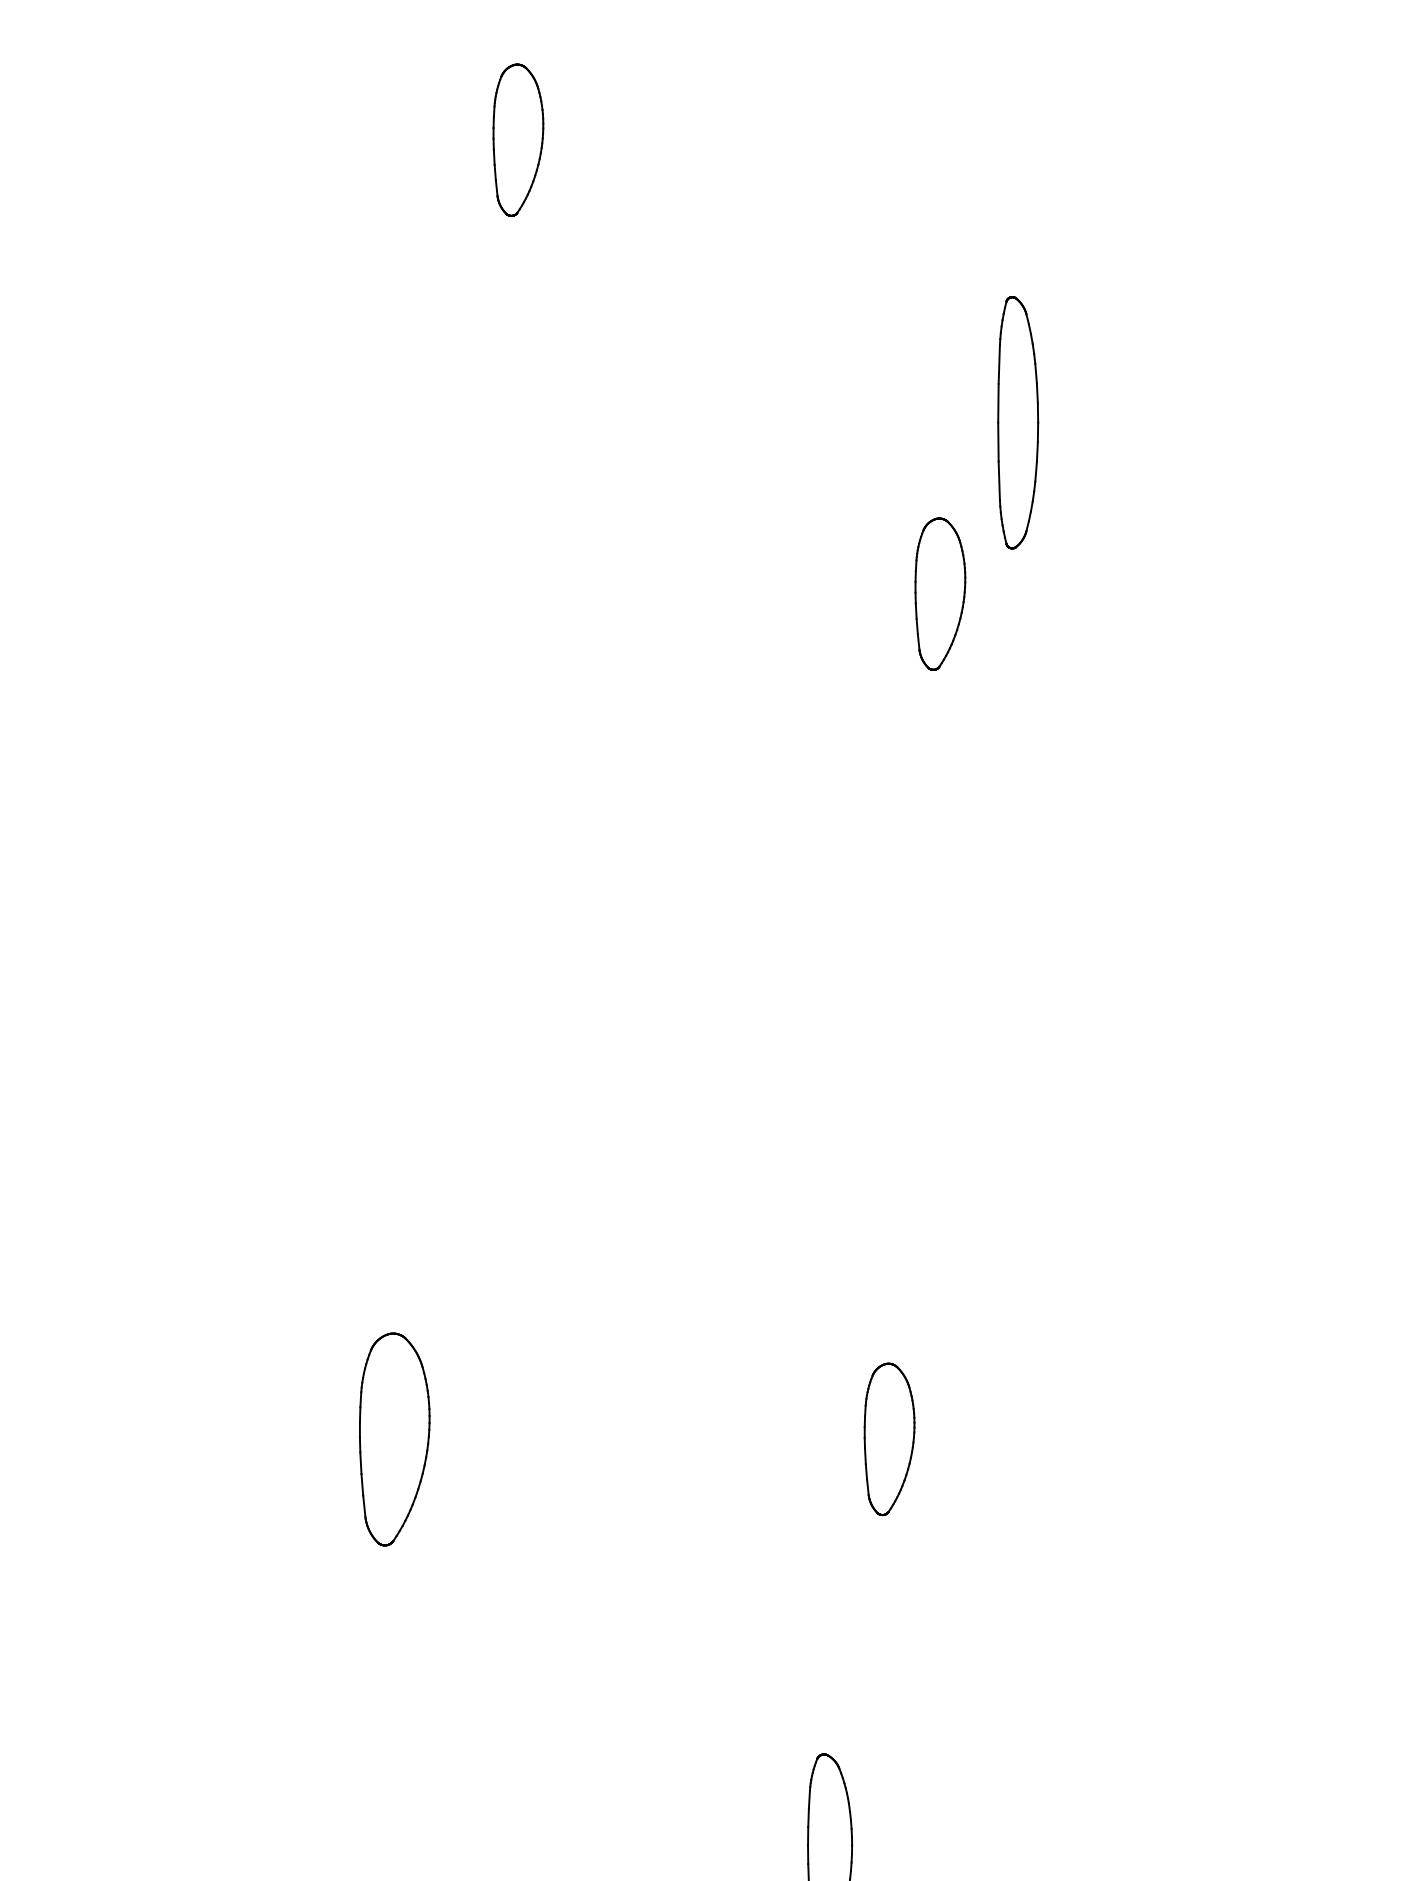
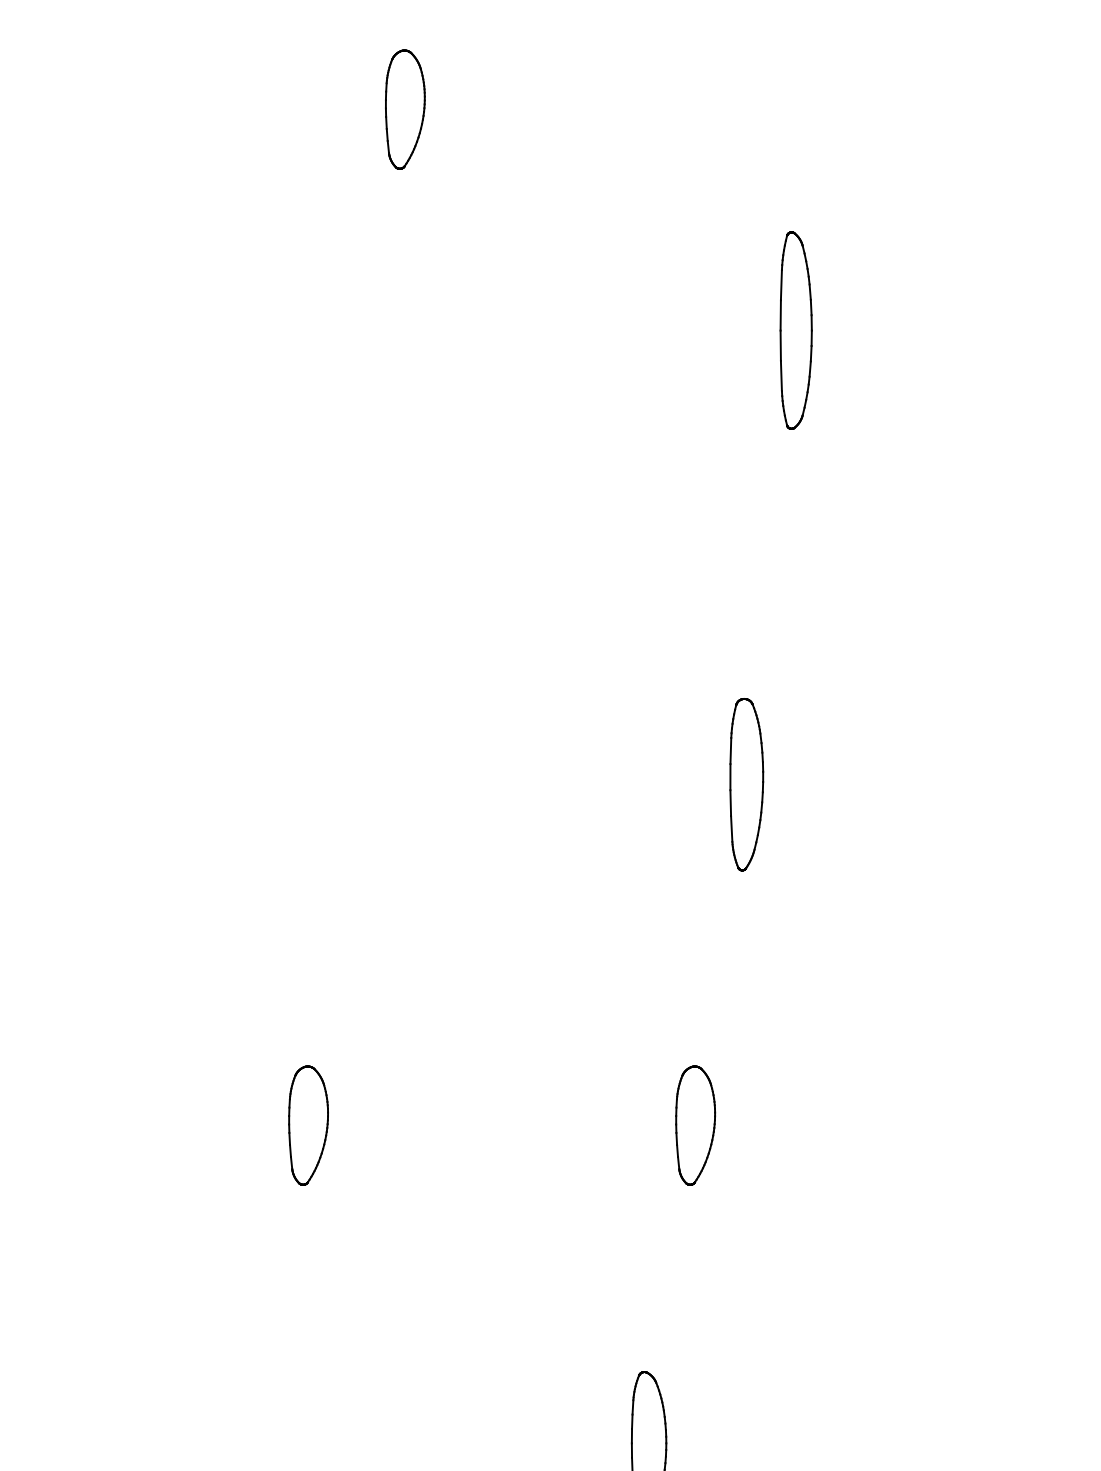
part: (940, 593) -> (735, 464), removed
part: (954, 1003) -> (746, 784), added
part: (394, 1439) -> (308, 1125), size x0.71

